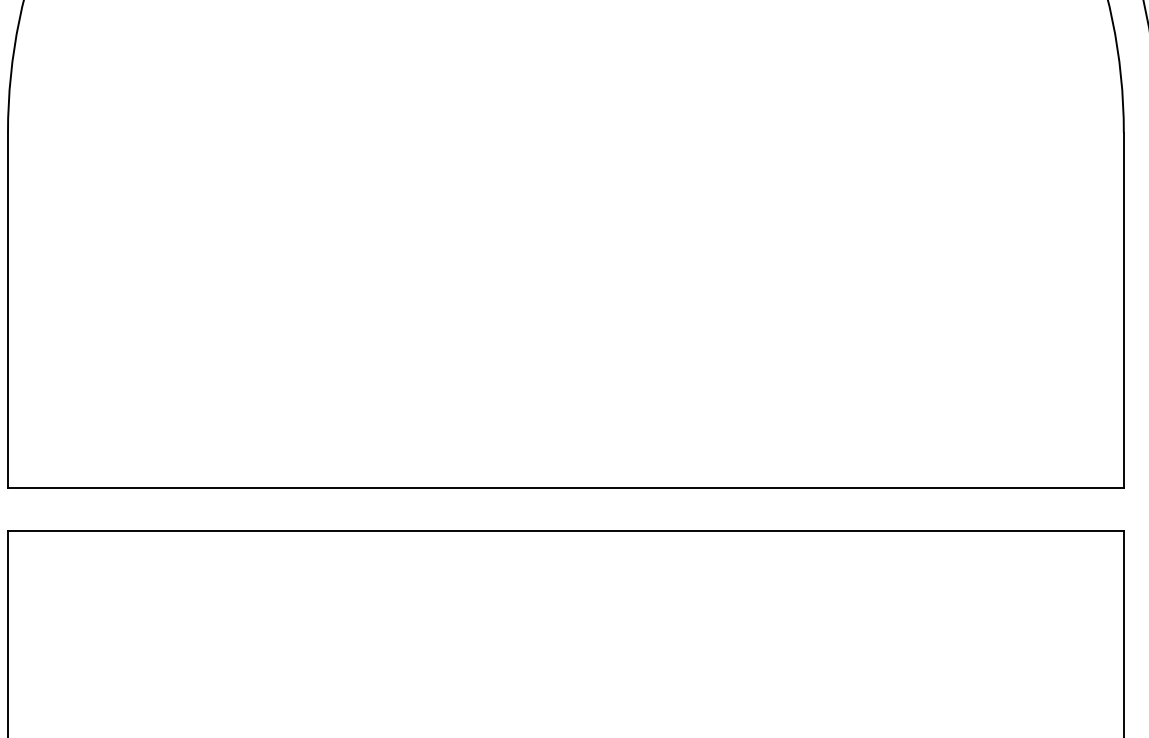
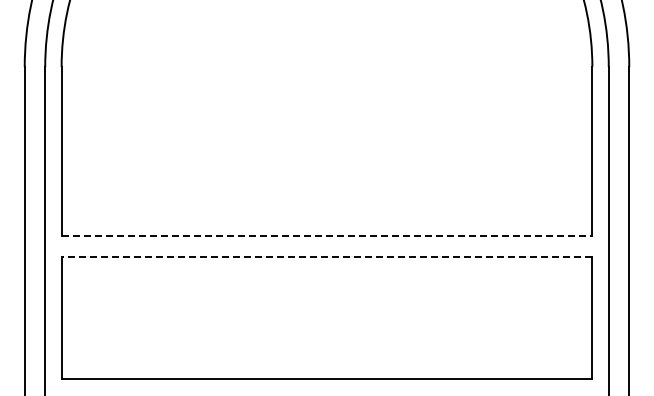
line: (566, 489) -> (327, 236), solid -> dashed
line: (564, 531) -> (326, 256), solid -> dashed

